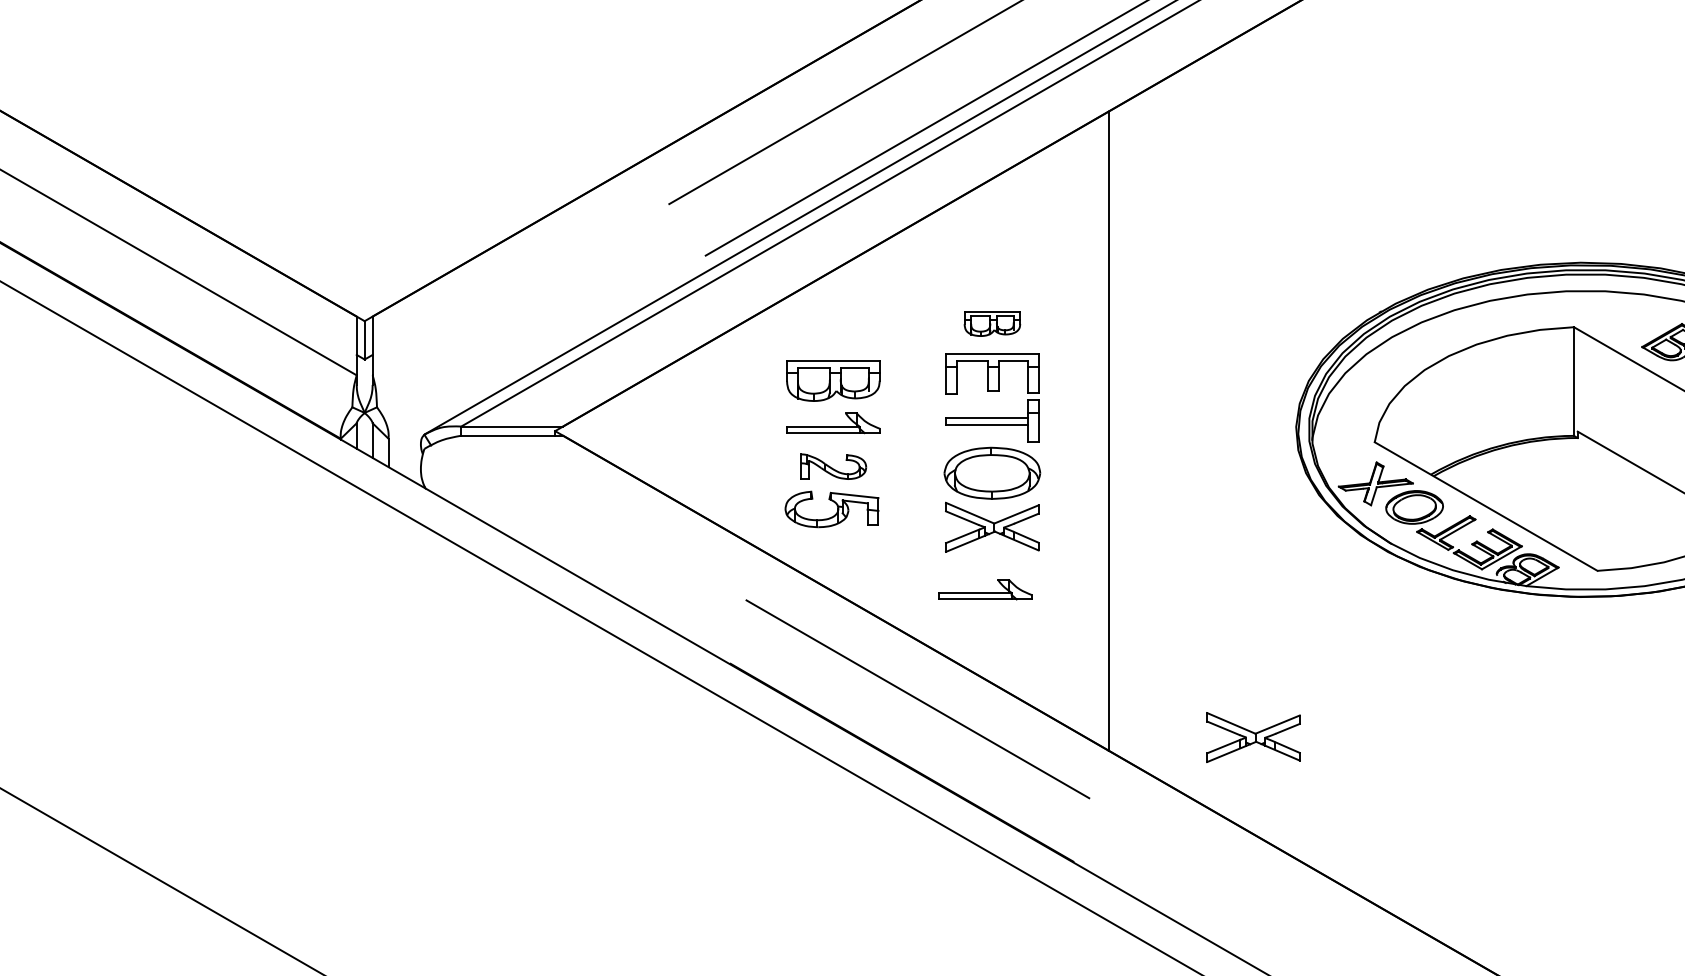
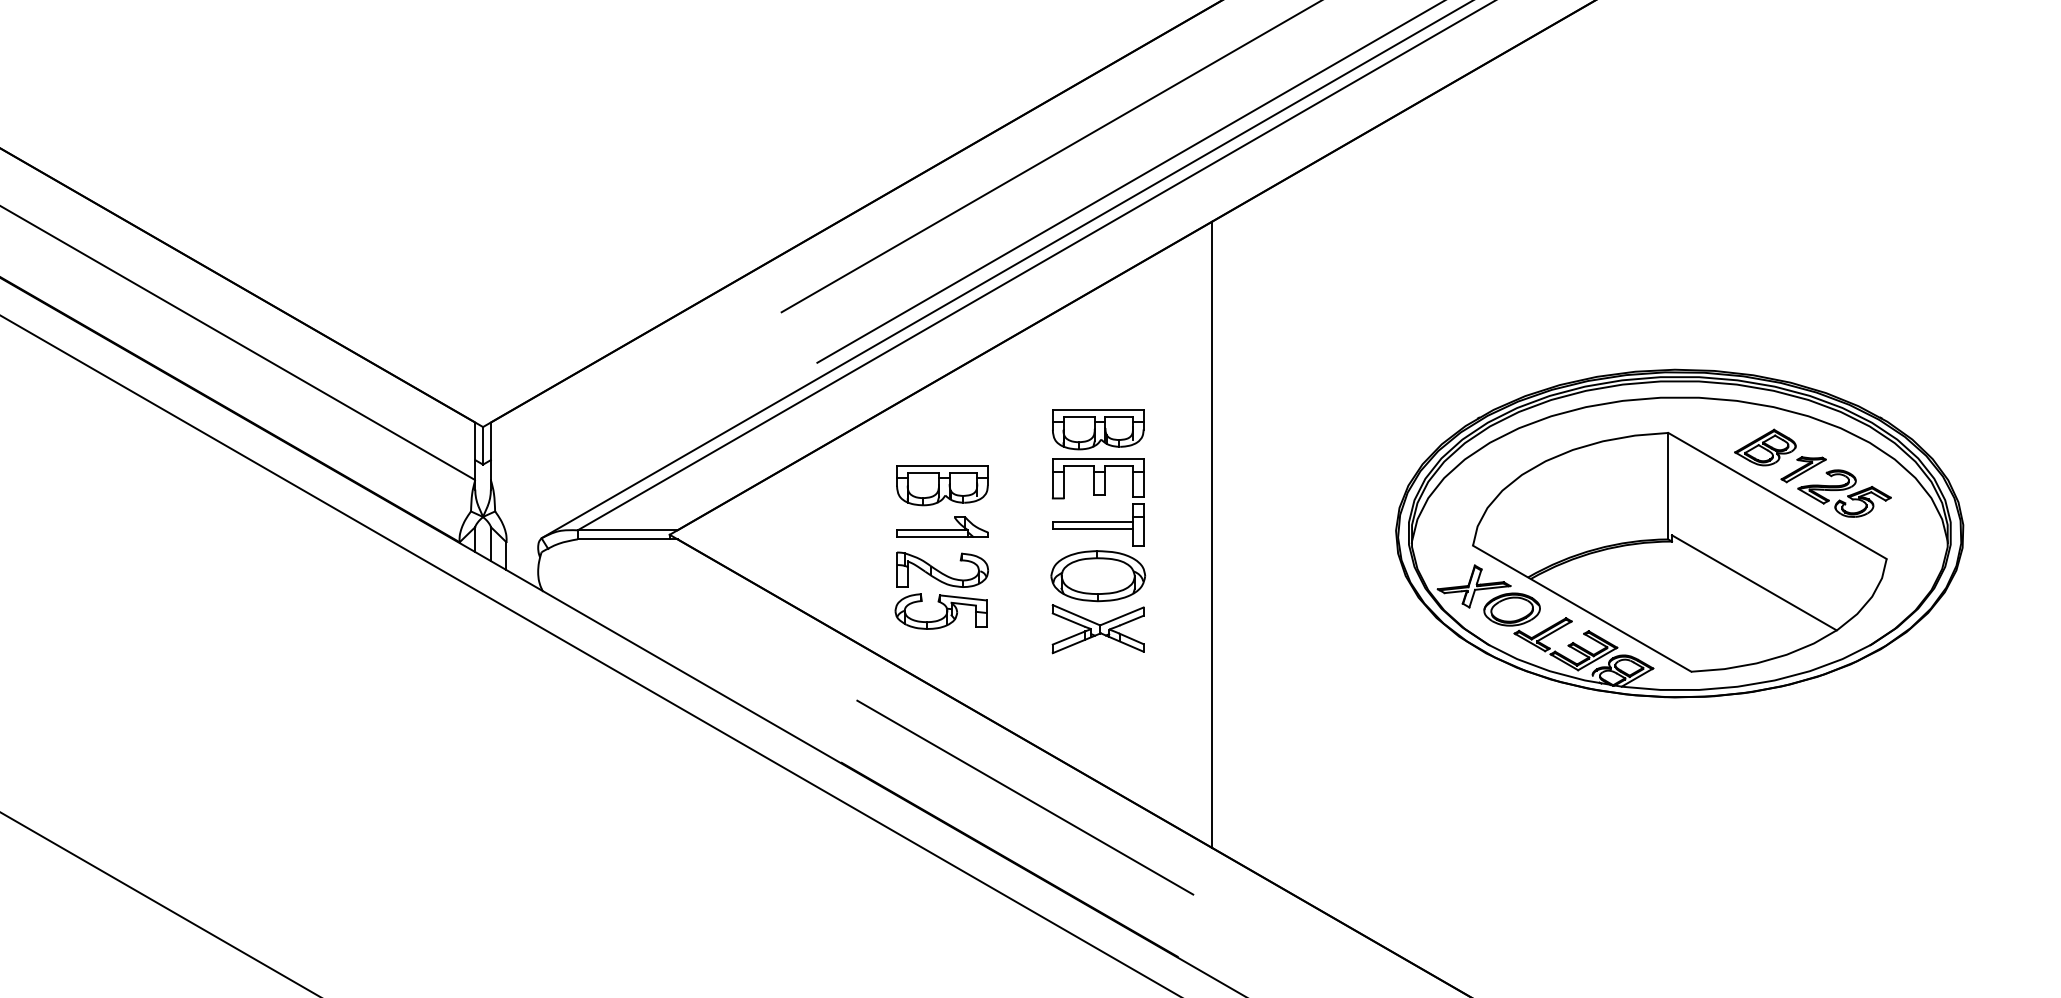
part: (992, 323) -> (1098, 429), size x1.67
part: (833, 466) -> (942, 569), size x1.43
part: (985, 588) -> (1091, 689), removed
part: (1252, 737) -> (1353, 835), removed

